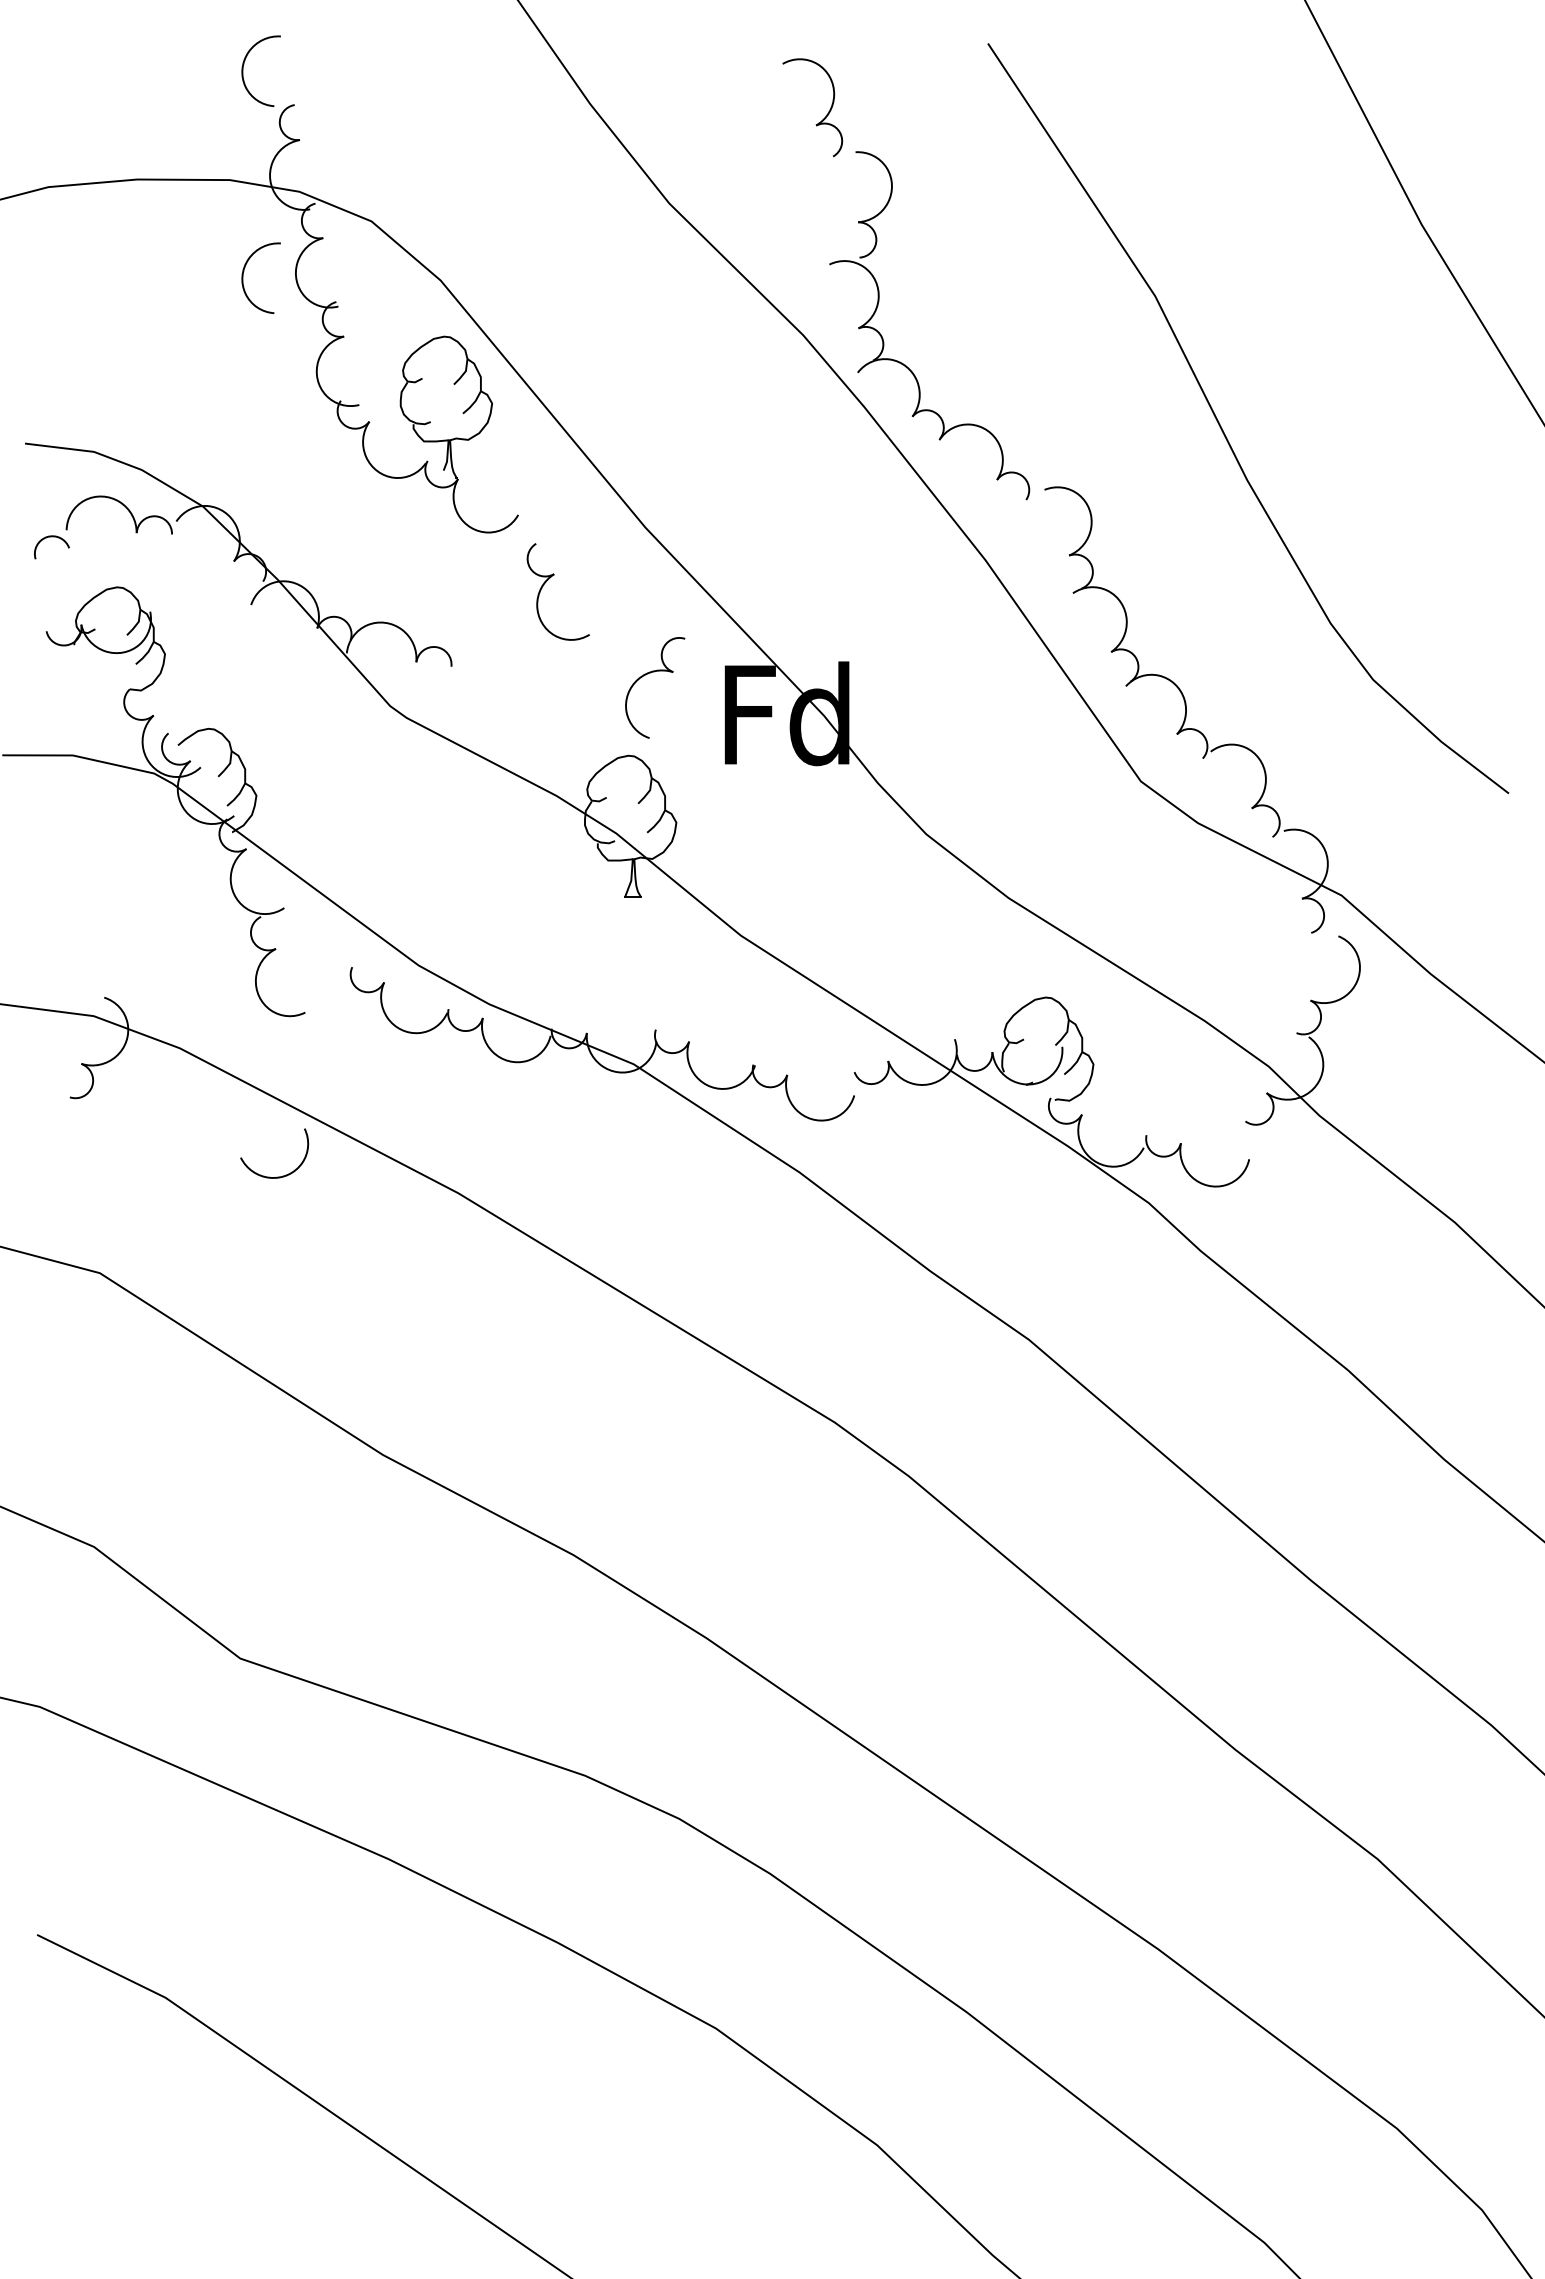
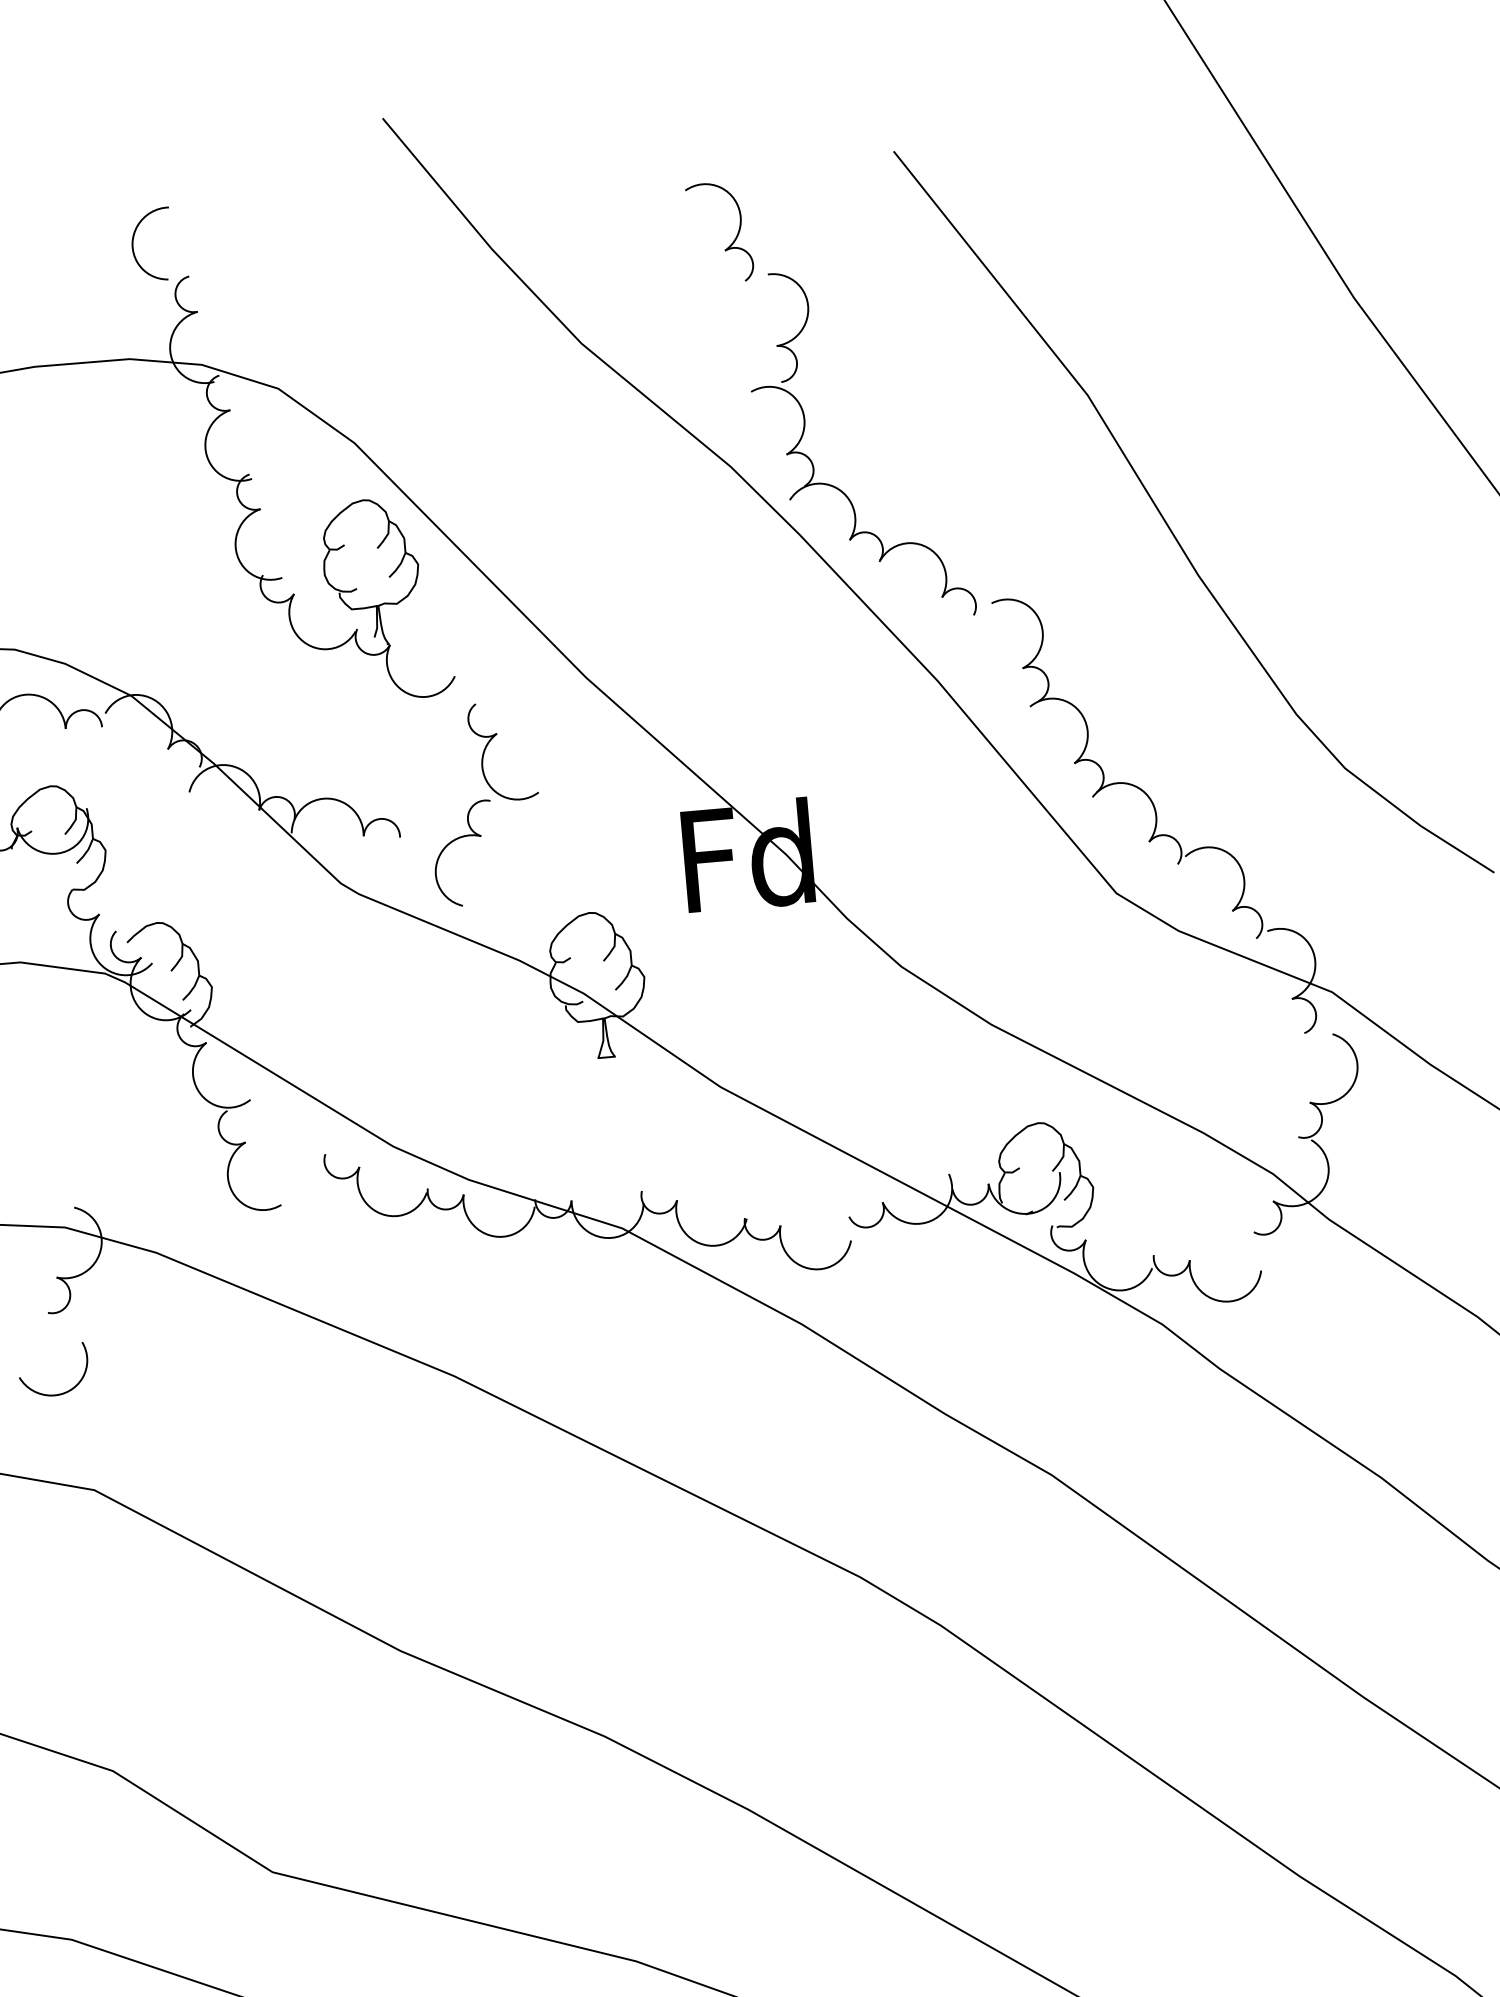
arc: (243, 277) -> (152, 457), removed
part: (648, 674) -> (456, 840), moved
arc: (277, 1176) -> (58, 1393), moved

